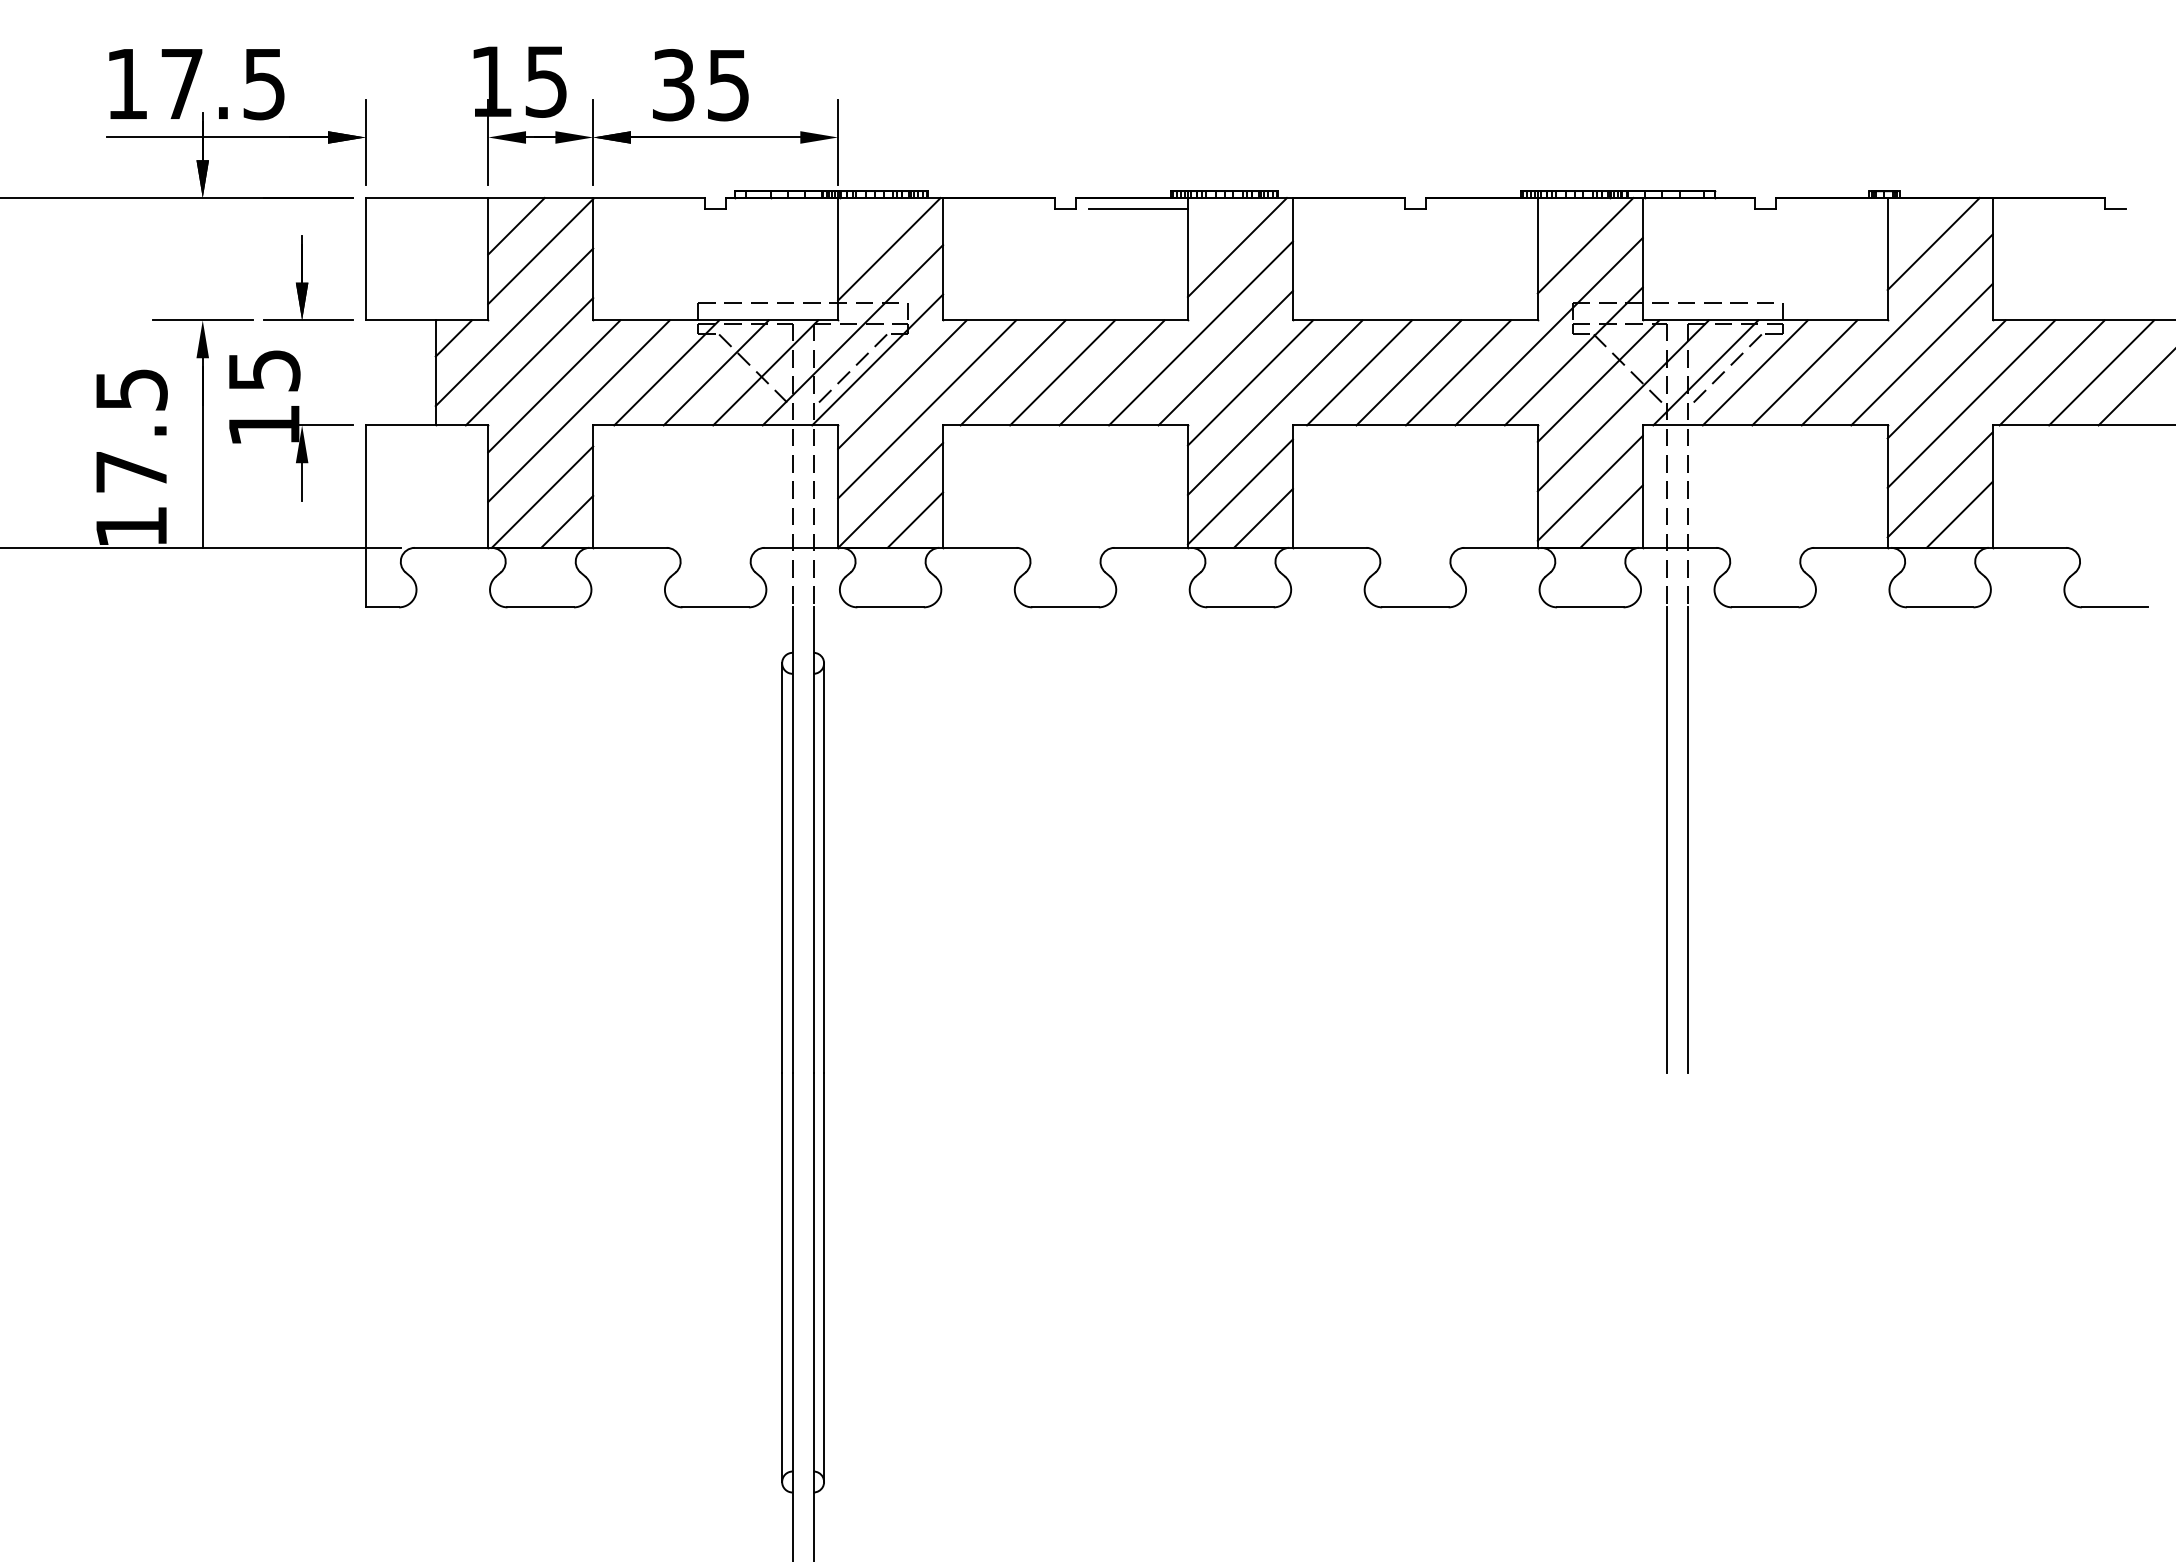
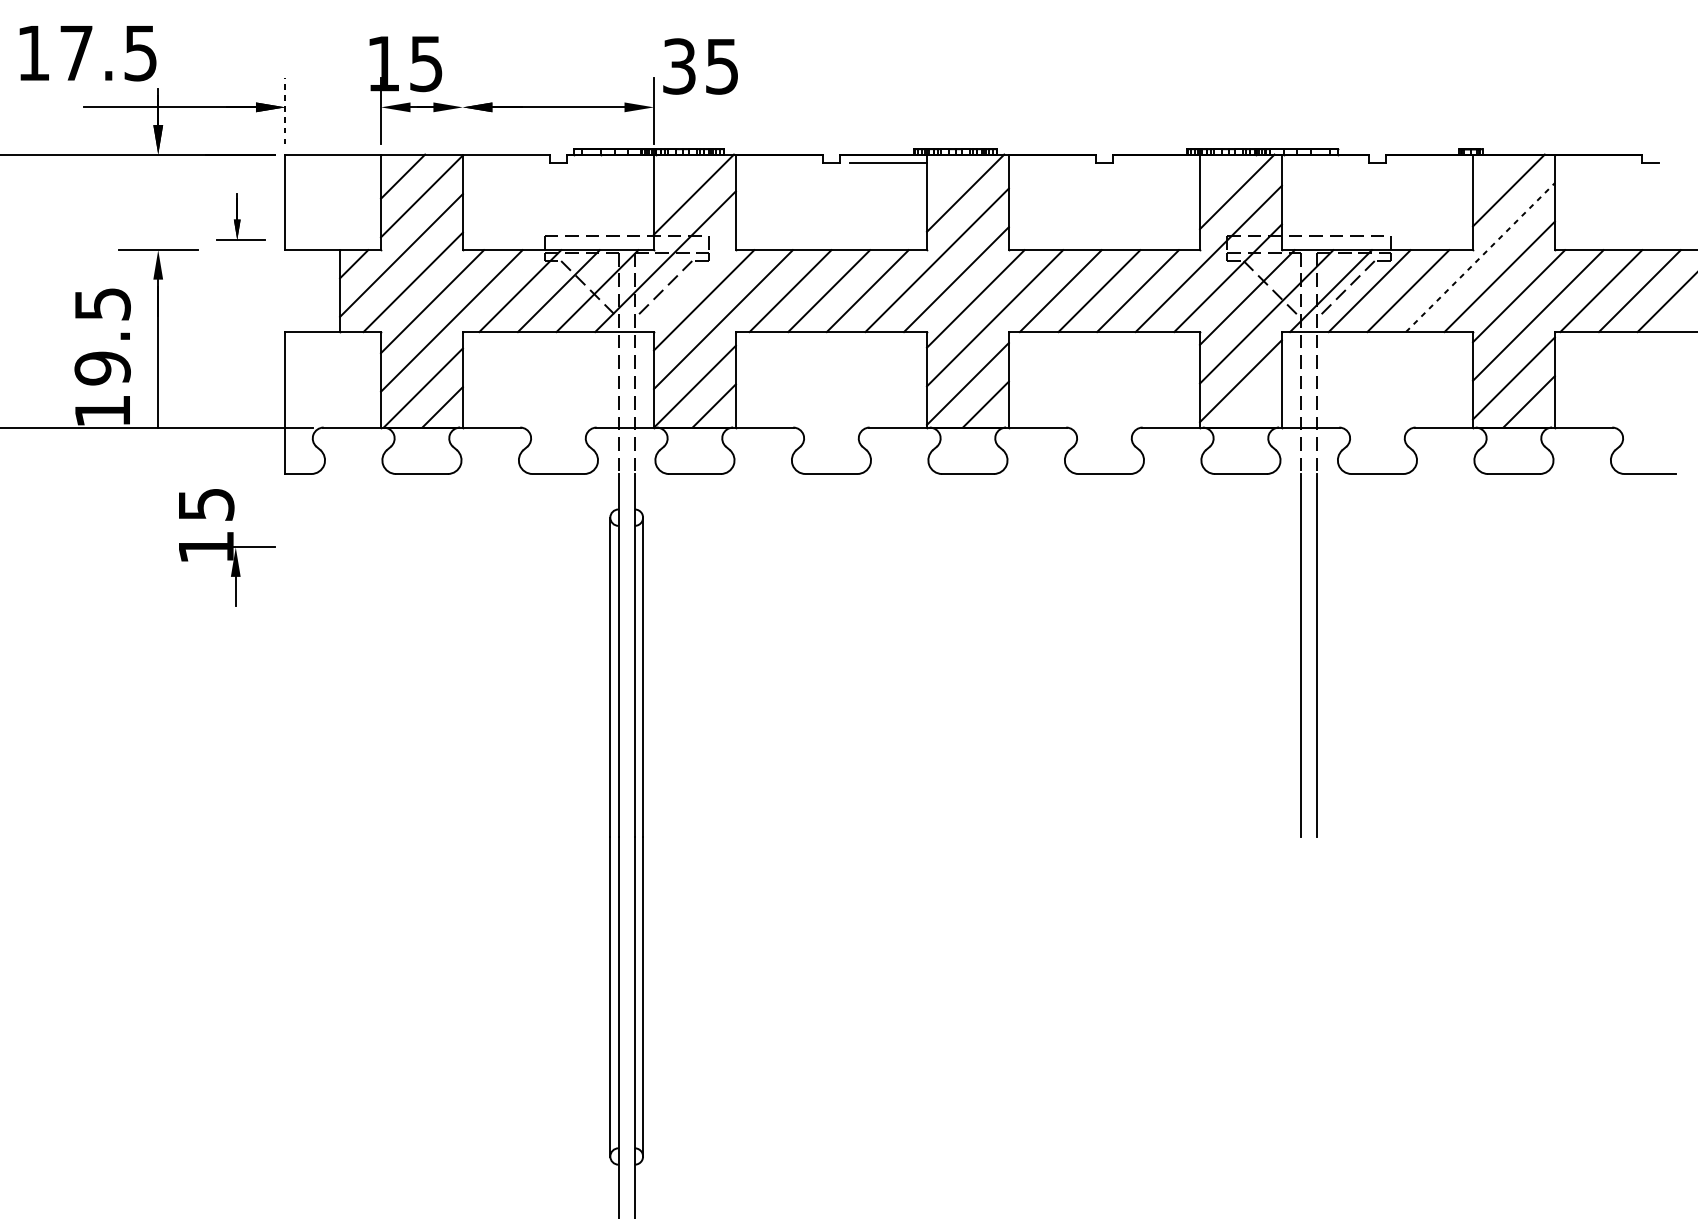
text: (196, 84) -> (87, 53), moved
text: (700, 85) -> (700, 66), moved
line: (593, 141) -> (463, 110), removed
line: (365, 142) -> (285, 111), solid -> dashed
part: (308, 277) -> (240, 216), size x0.7
line: (1897, 329) -> (1480, 257), solid -> dashed
line: (877, 359) -> (684, 280), removed
part: (291, 425) -> (227, 547), moved
text: (131, 471) -> (102, 367), 17.5 -> 19.5
line: (1611, 516) -> (1257, 403), removed

